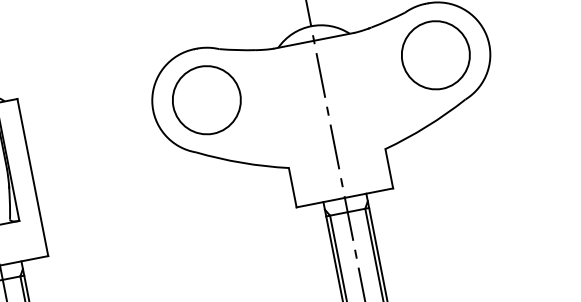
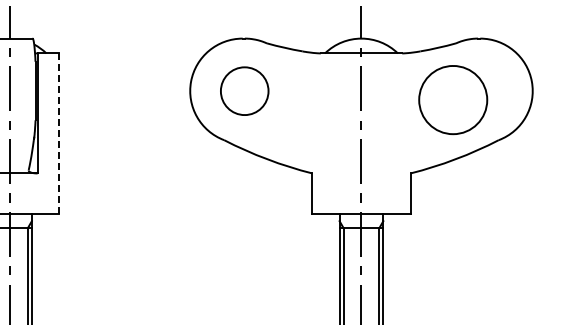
part: (436, 55) -> (453, 100), moved
part: (206, 100) -> (244, 91), size x0.7
line: (32, 176) -> (59, 132), solid -> dashed

